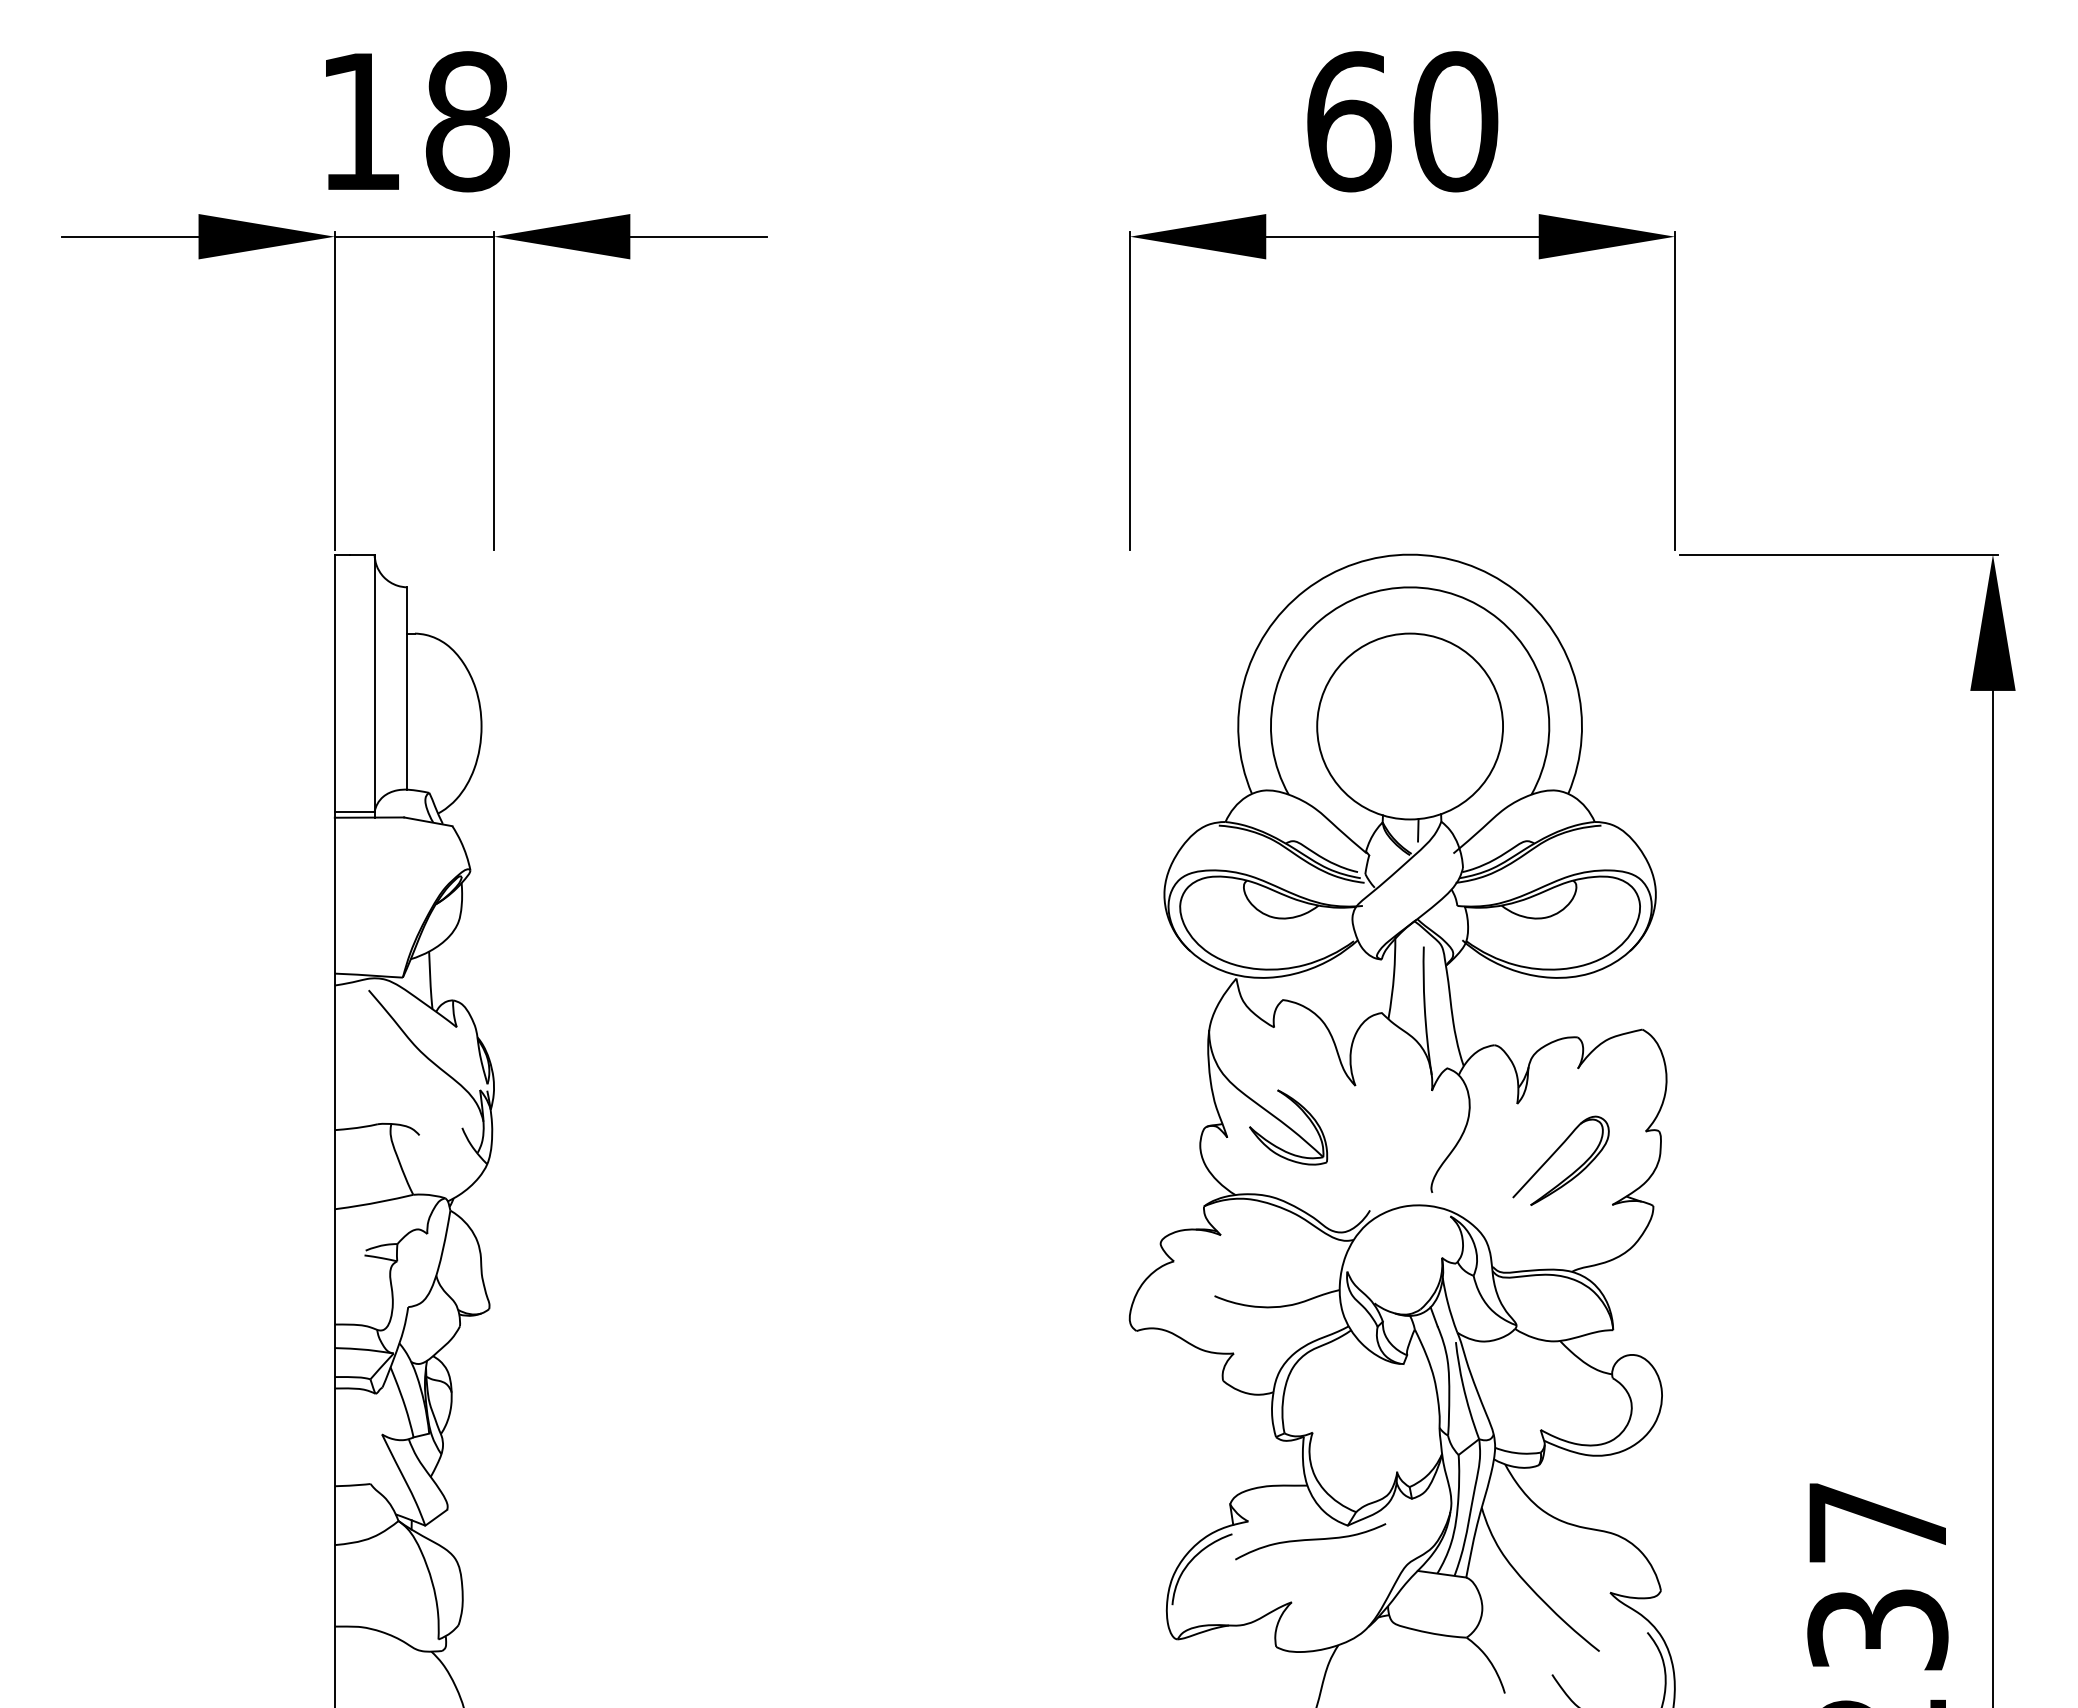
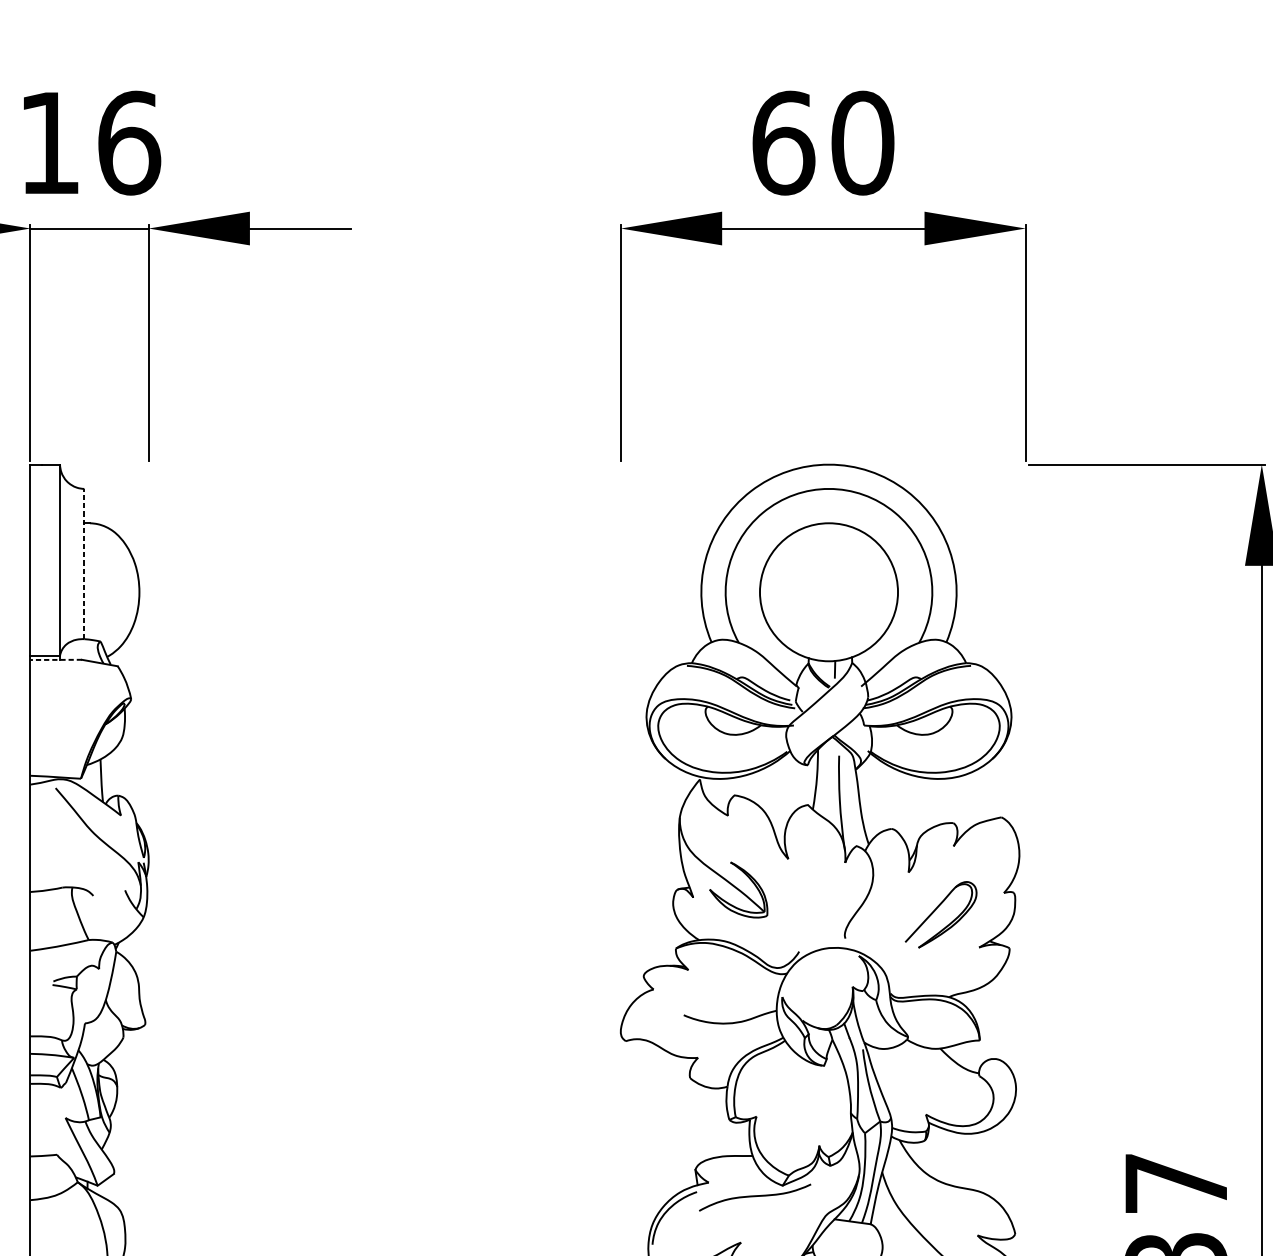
text: (468, 121) -> (129, 142), 18 -> 16
line: (407, 688) -> (84, 564), solid -> dashed
line: (369, 817) -> (56, 659), solid -> dashed

